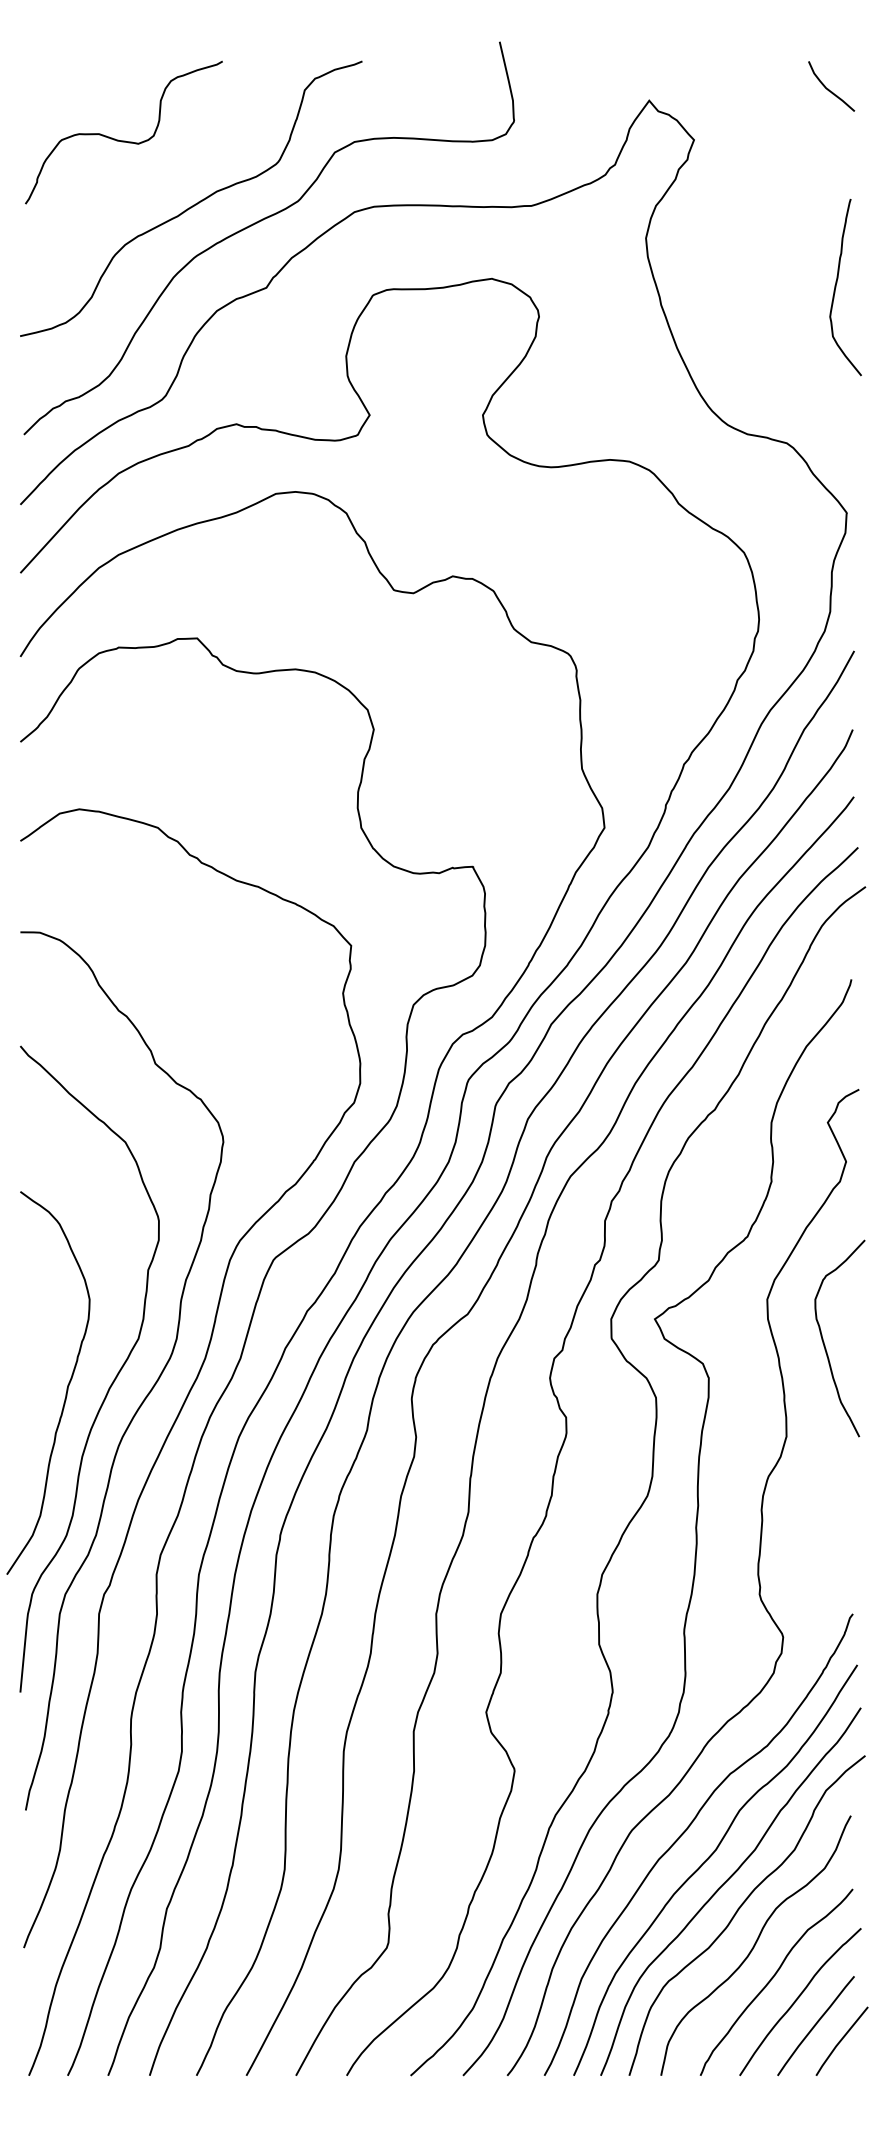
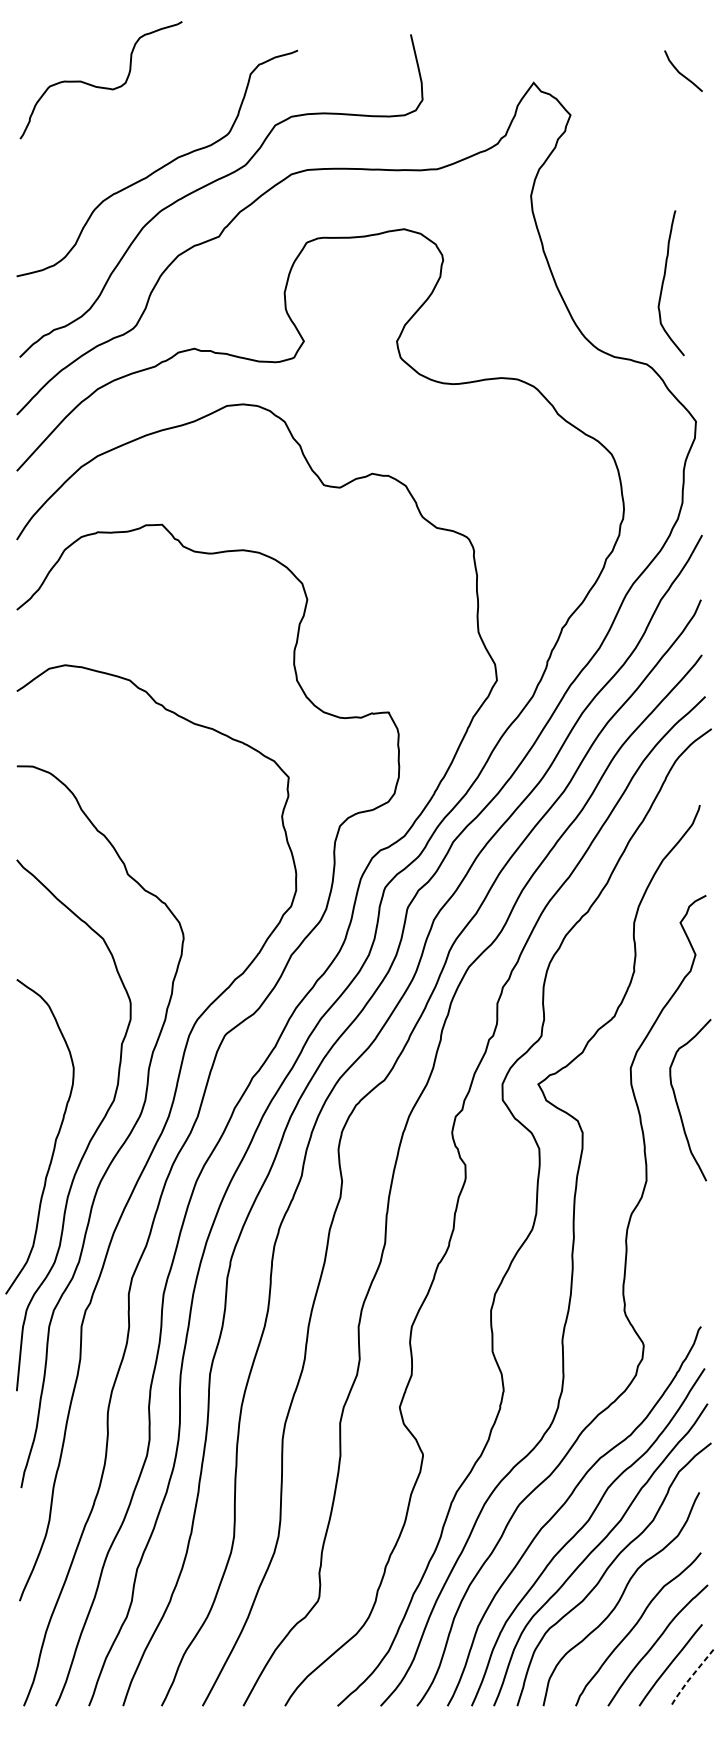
curve: (123, 140) -> (100, 86), moved
curve: (837, 283) -> (664, 279), moved
line: (839, 2041) -> (690, 1677), solid -> dashed

